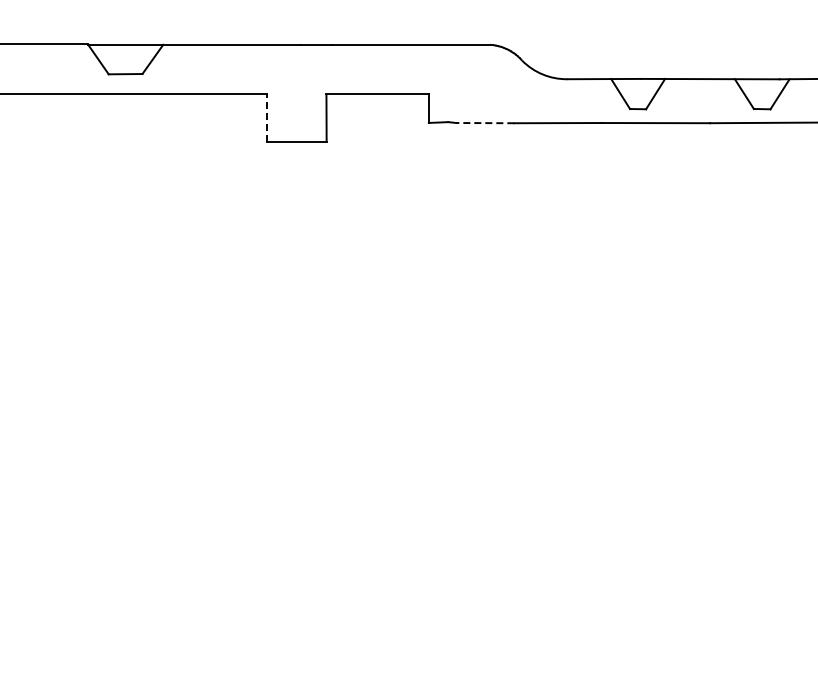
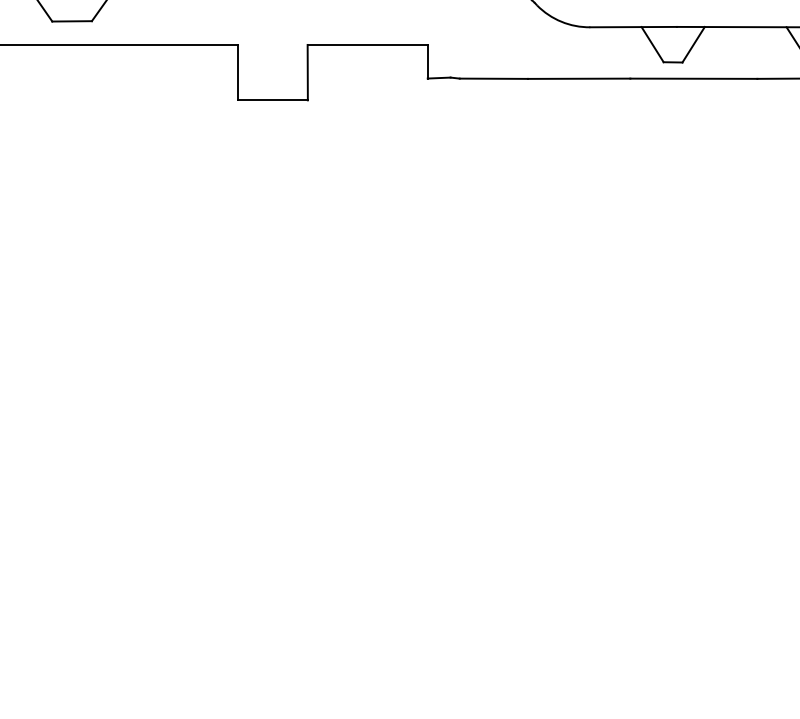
line: (266, 117) -> (237, 72), dashed -> solid
line: (484, 123) -> (492, 79), dashed -> solid

